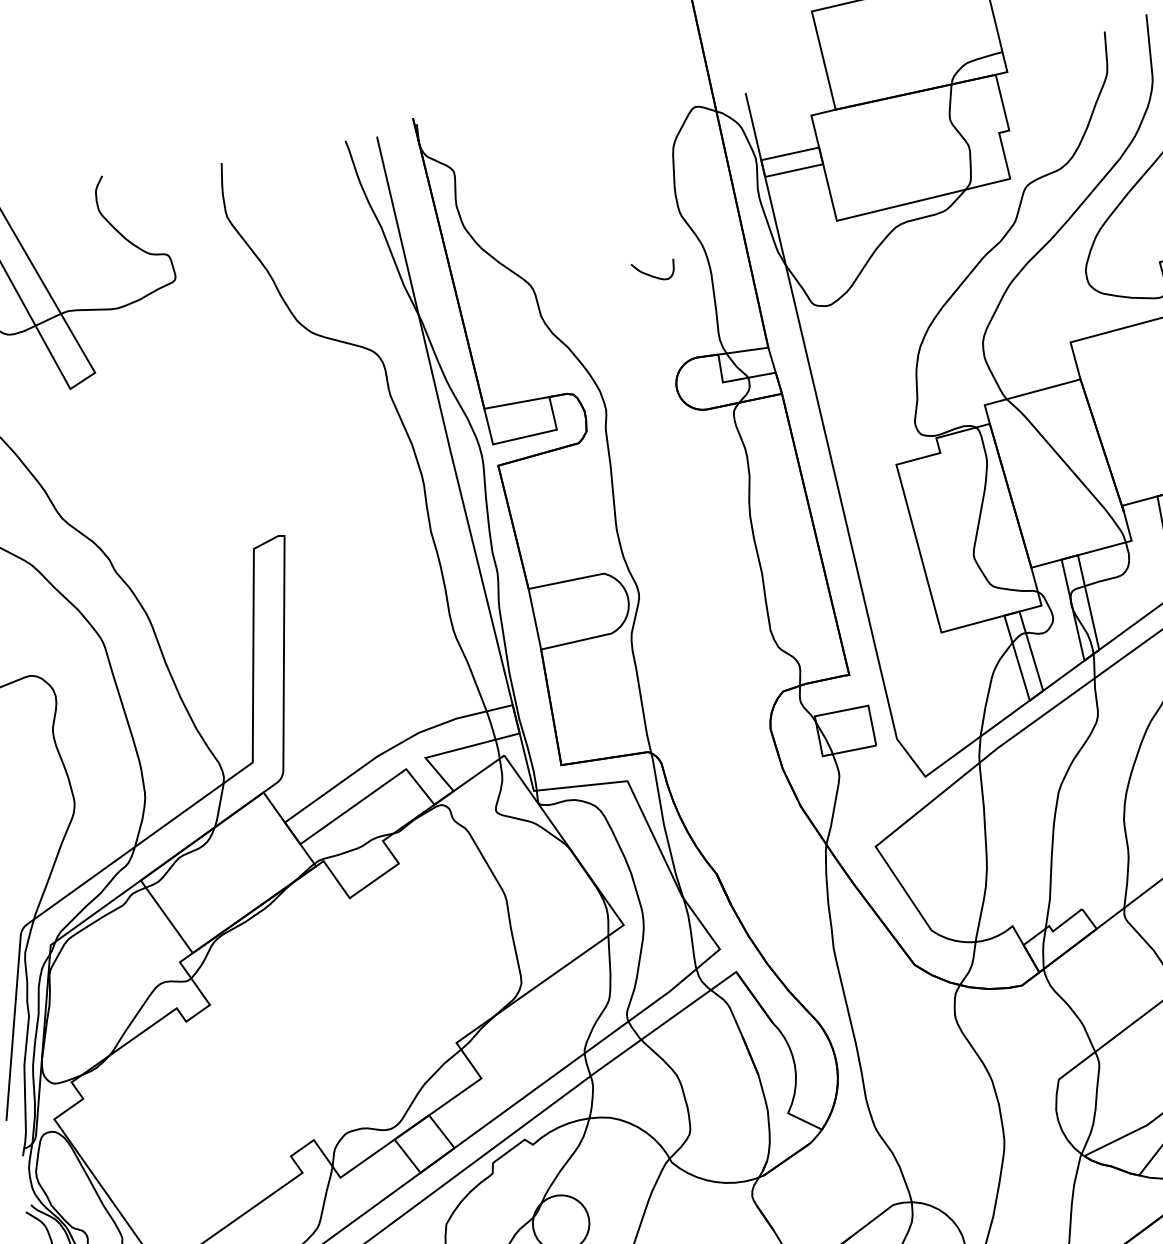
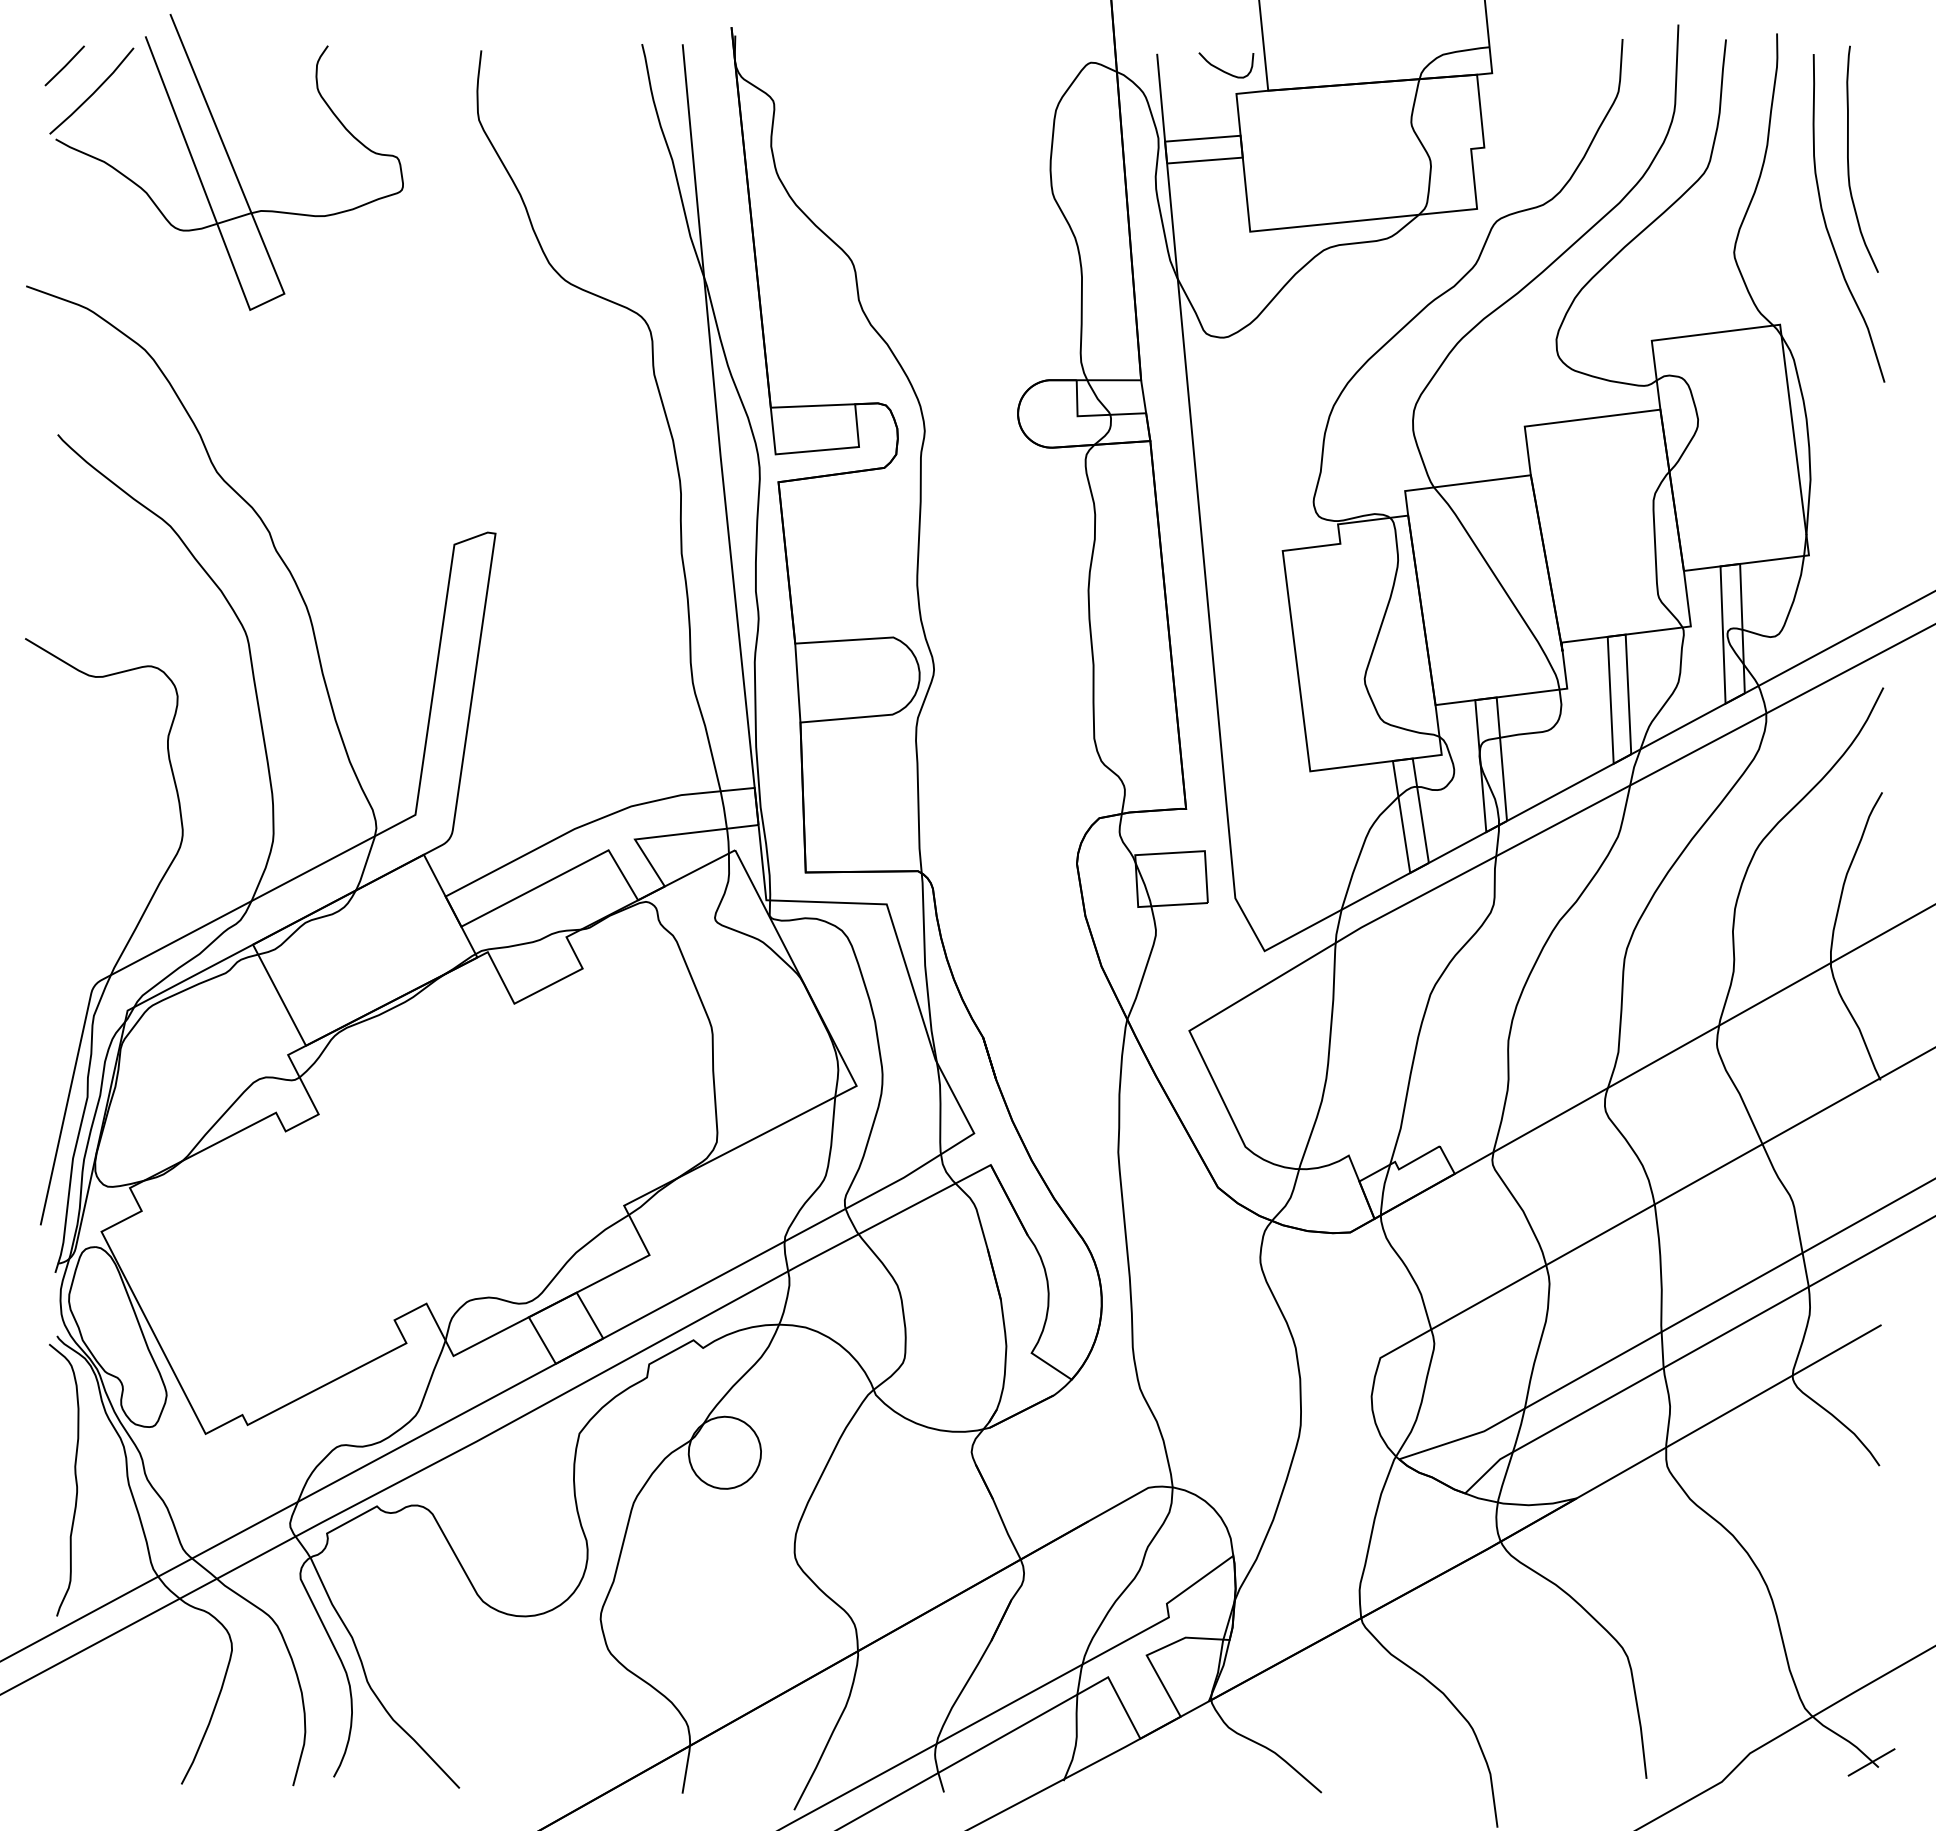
curve: (651, 274) -> (1222, 69), moved

